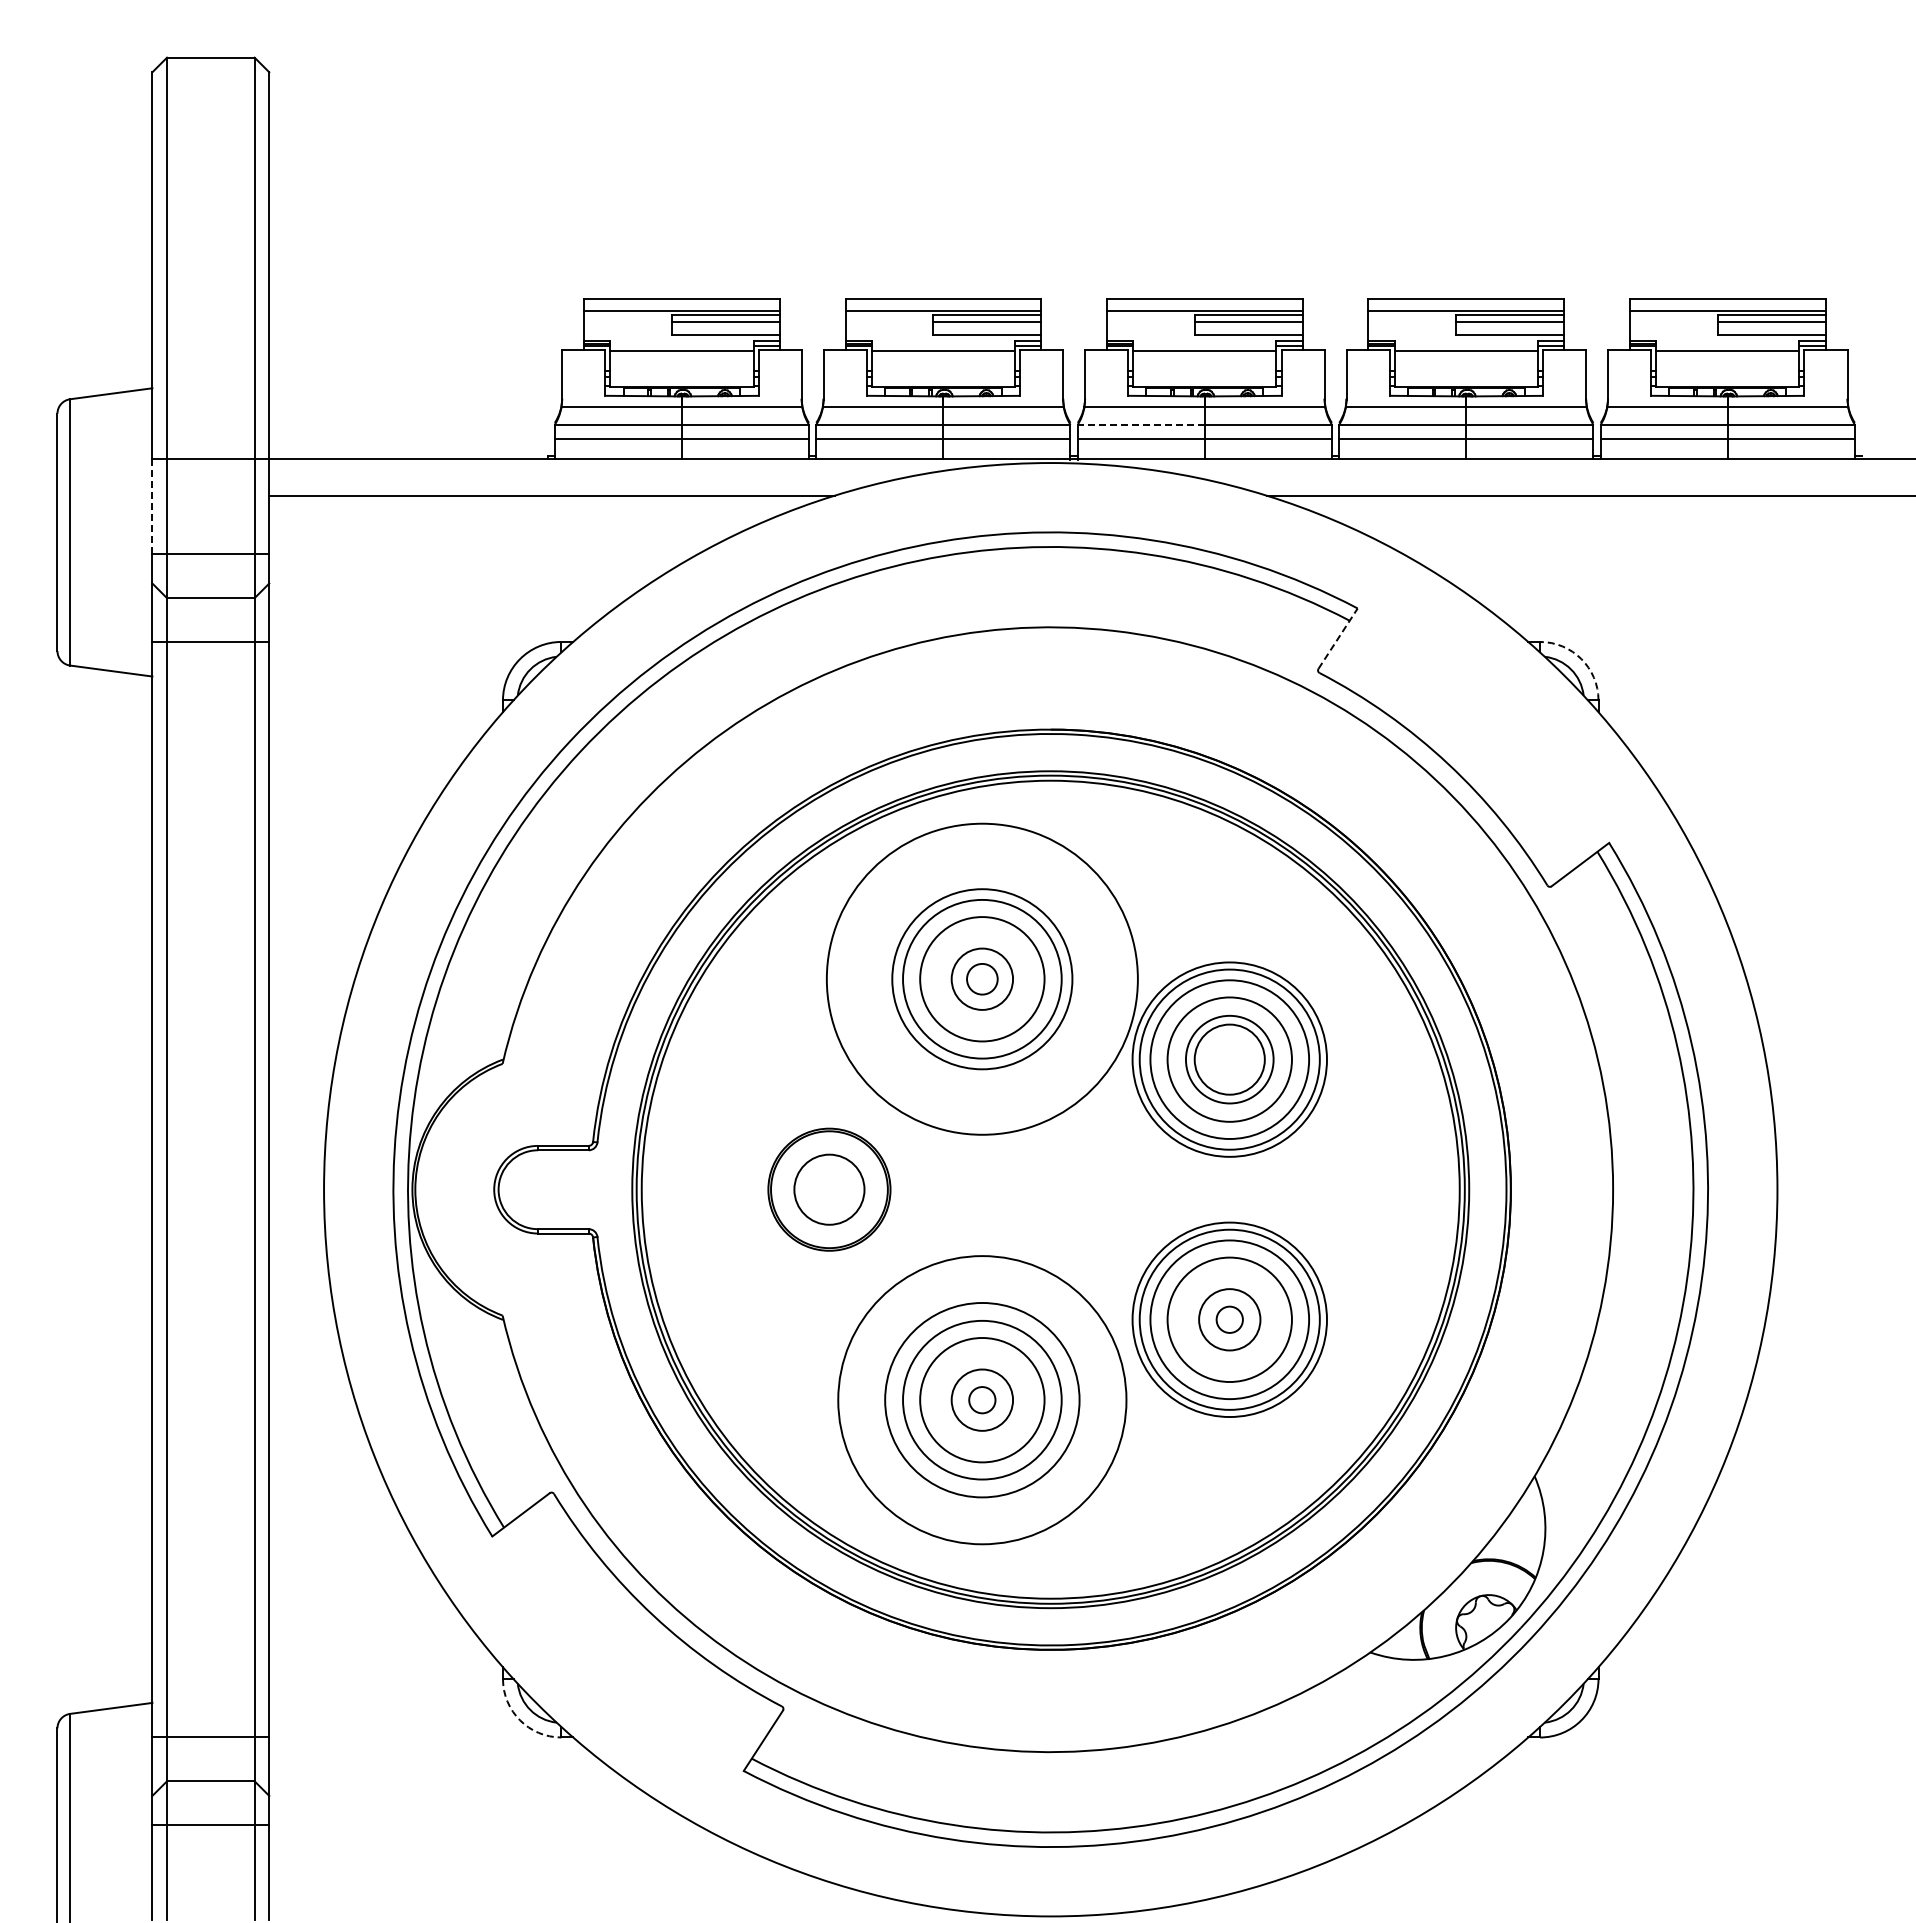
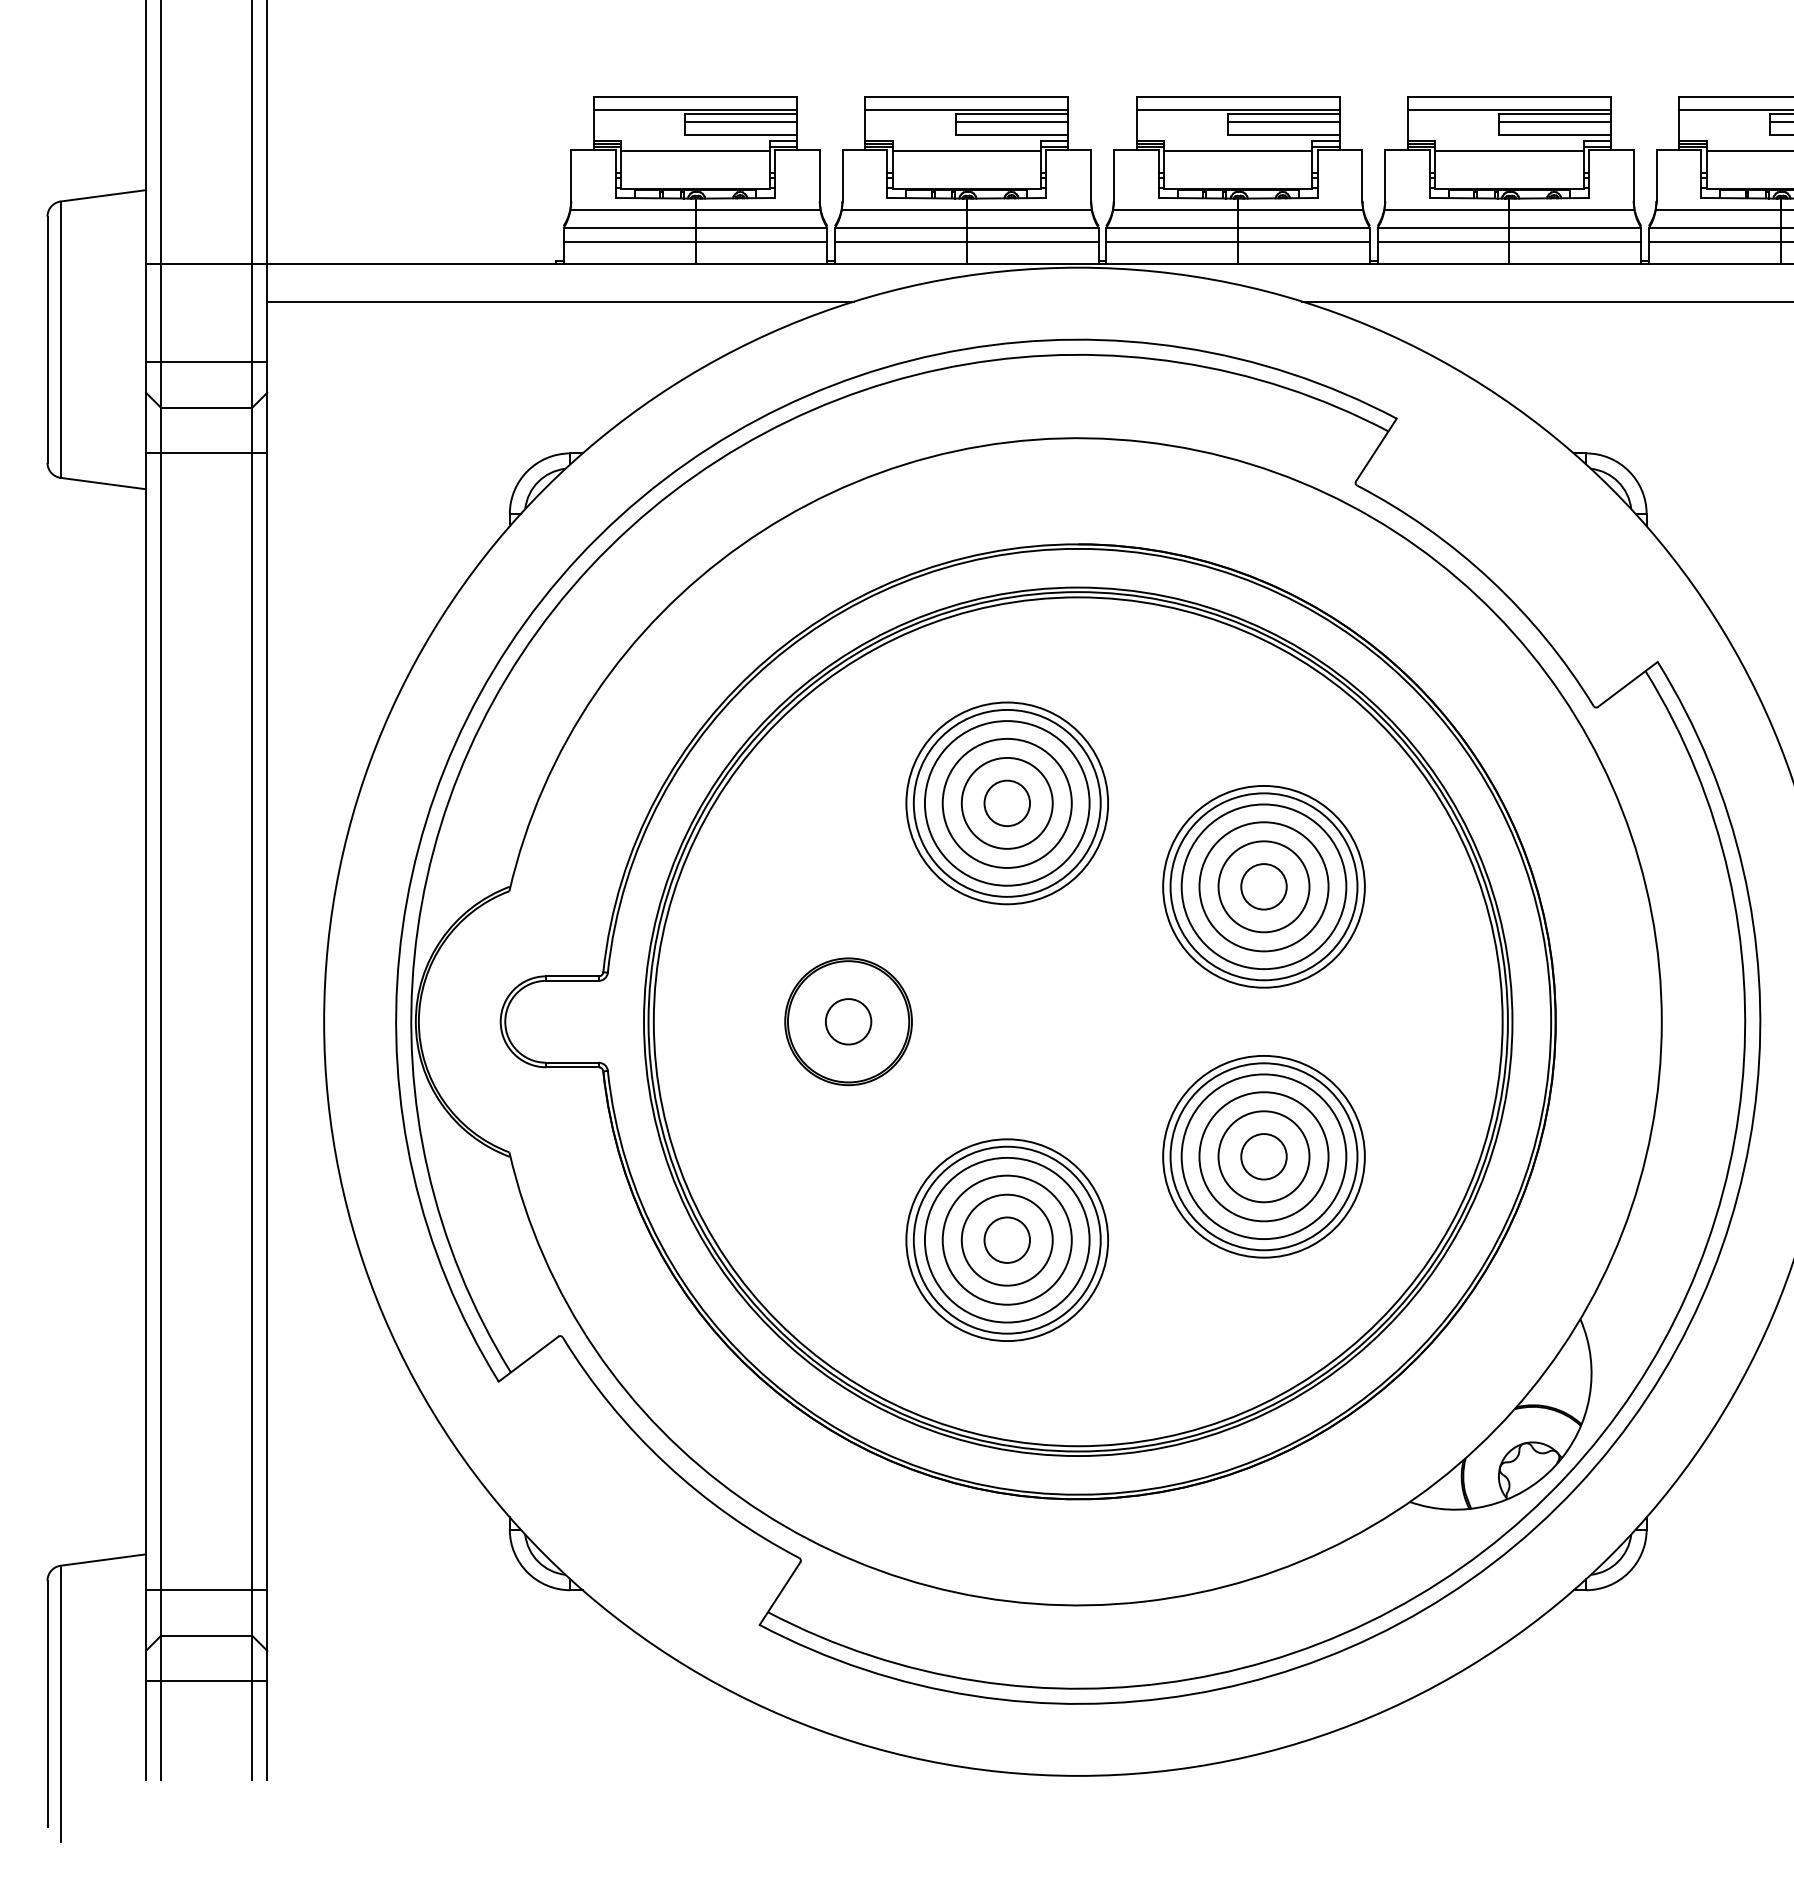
line: (1141, 425) -> (1172, 228), dashed -> solid
line: (152, 506) -> (146, 312), dashed -> solid
line: (1338, 638) -> (1376, 449), dashed -> solid
arc: (1581, 659) -> (1628, 471), dashed -> solid
circle: (982, 979) -> (1007, 803), size x0.62
circle: (982, 979) -> (1007, 803), size x1.43
circle: (982, 979) -> (1007, 803), size x1.43
circle: (1229, 1059) -> (1263, 886), size x0.62
circle: (829, 1189) -> (848, 1021), size x0.62
circle: (1229, 1319) -> (1263, 1156), size x1.43
circle: (1229, 1319) -> (1263, 1156), size x1.67
circle: (982, 1400) -> (1007, 1240), size x0.62
circle: (982, 1400) -> (1007, 1240), size x1.43
circle: (982, 1400) -> (1007, 1240), size x1.67
arc: (520, 1720) -> (527, 1572), dashed -> solid

